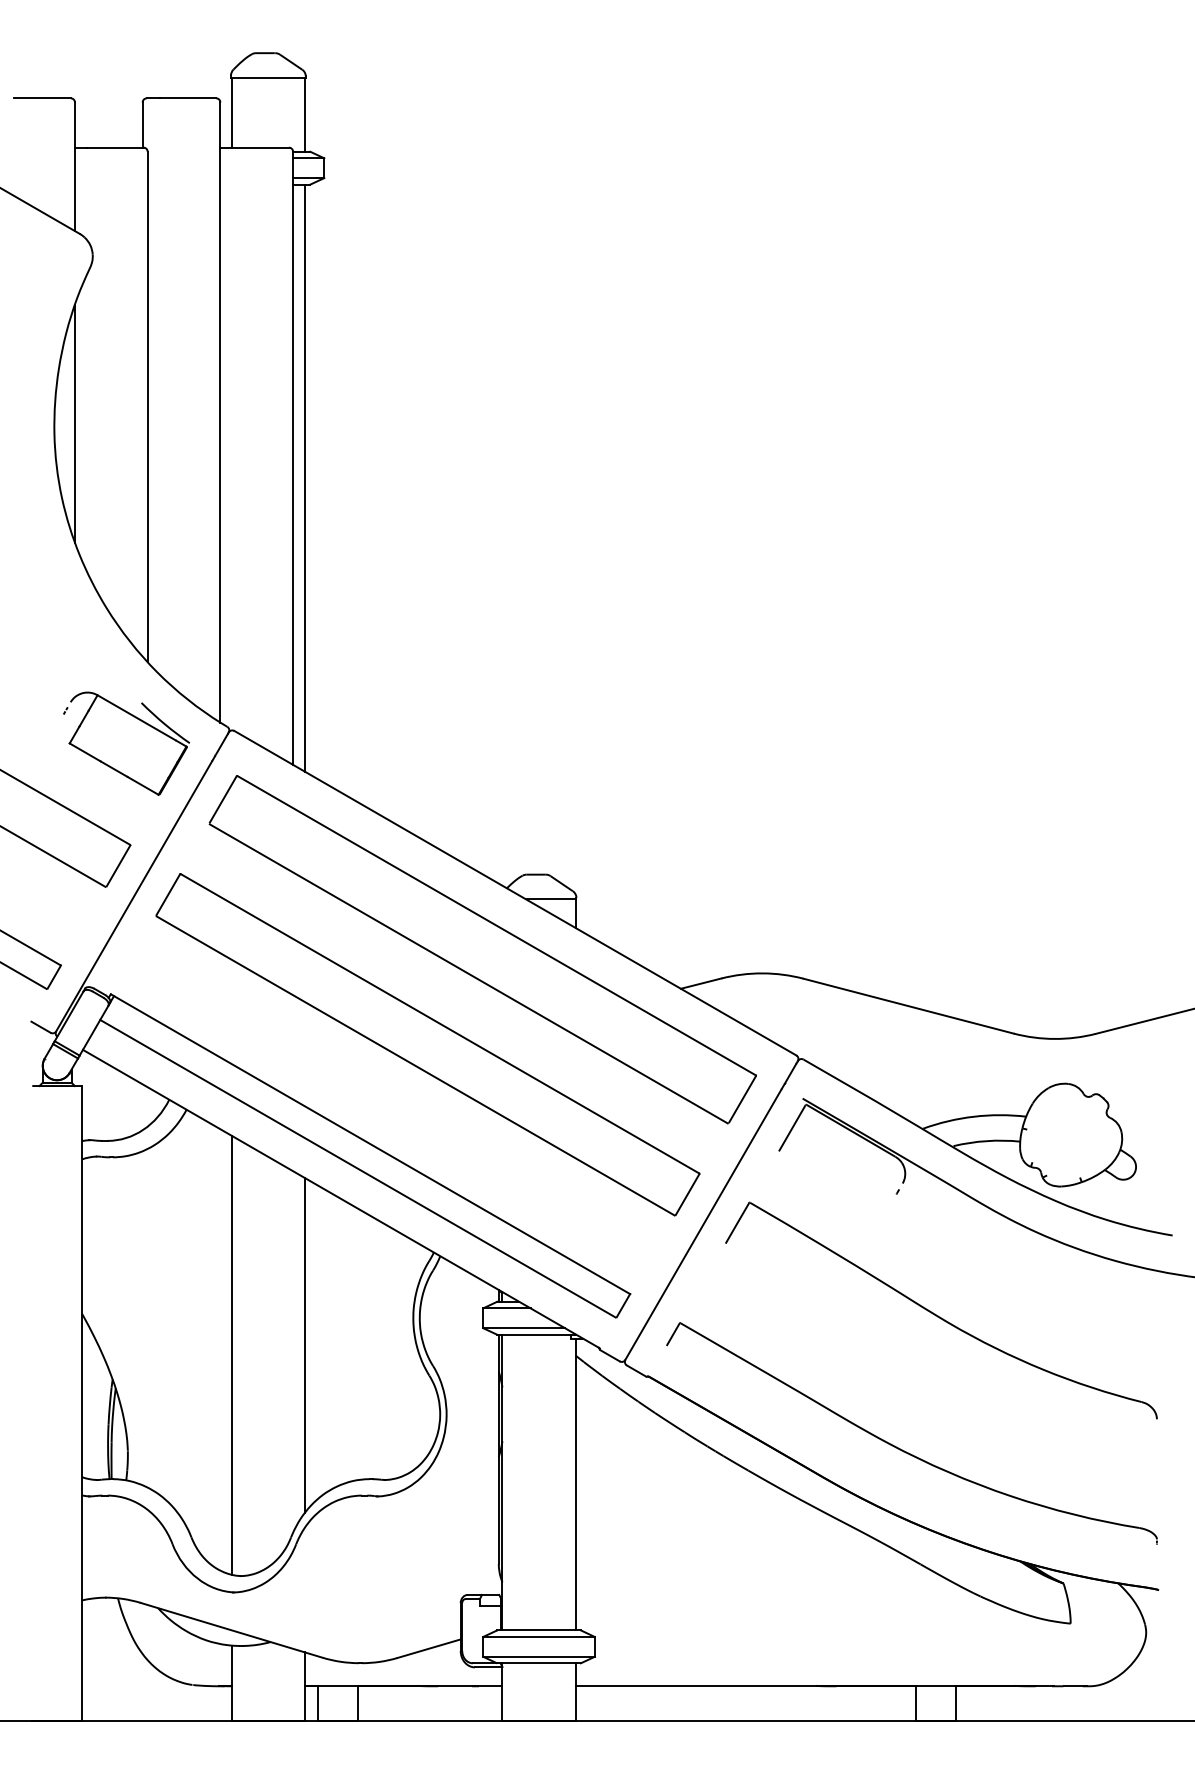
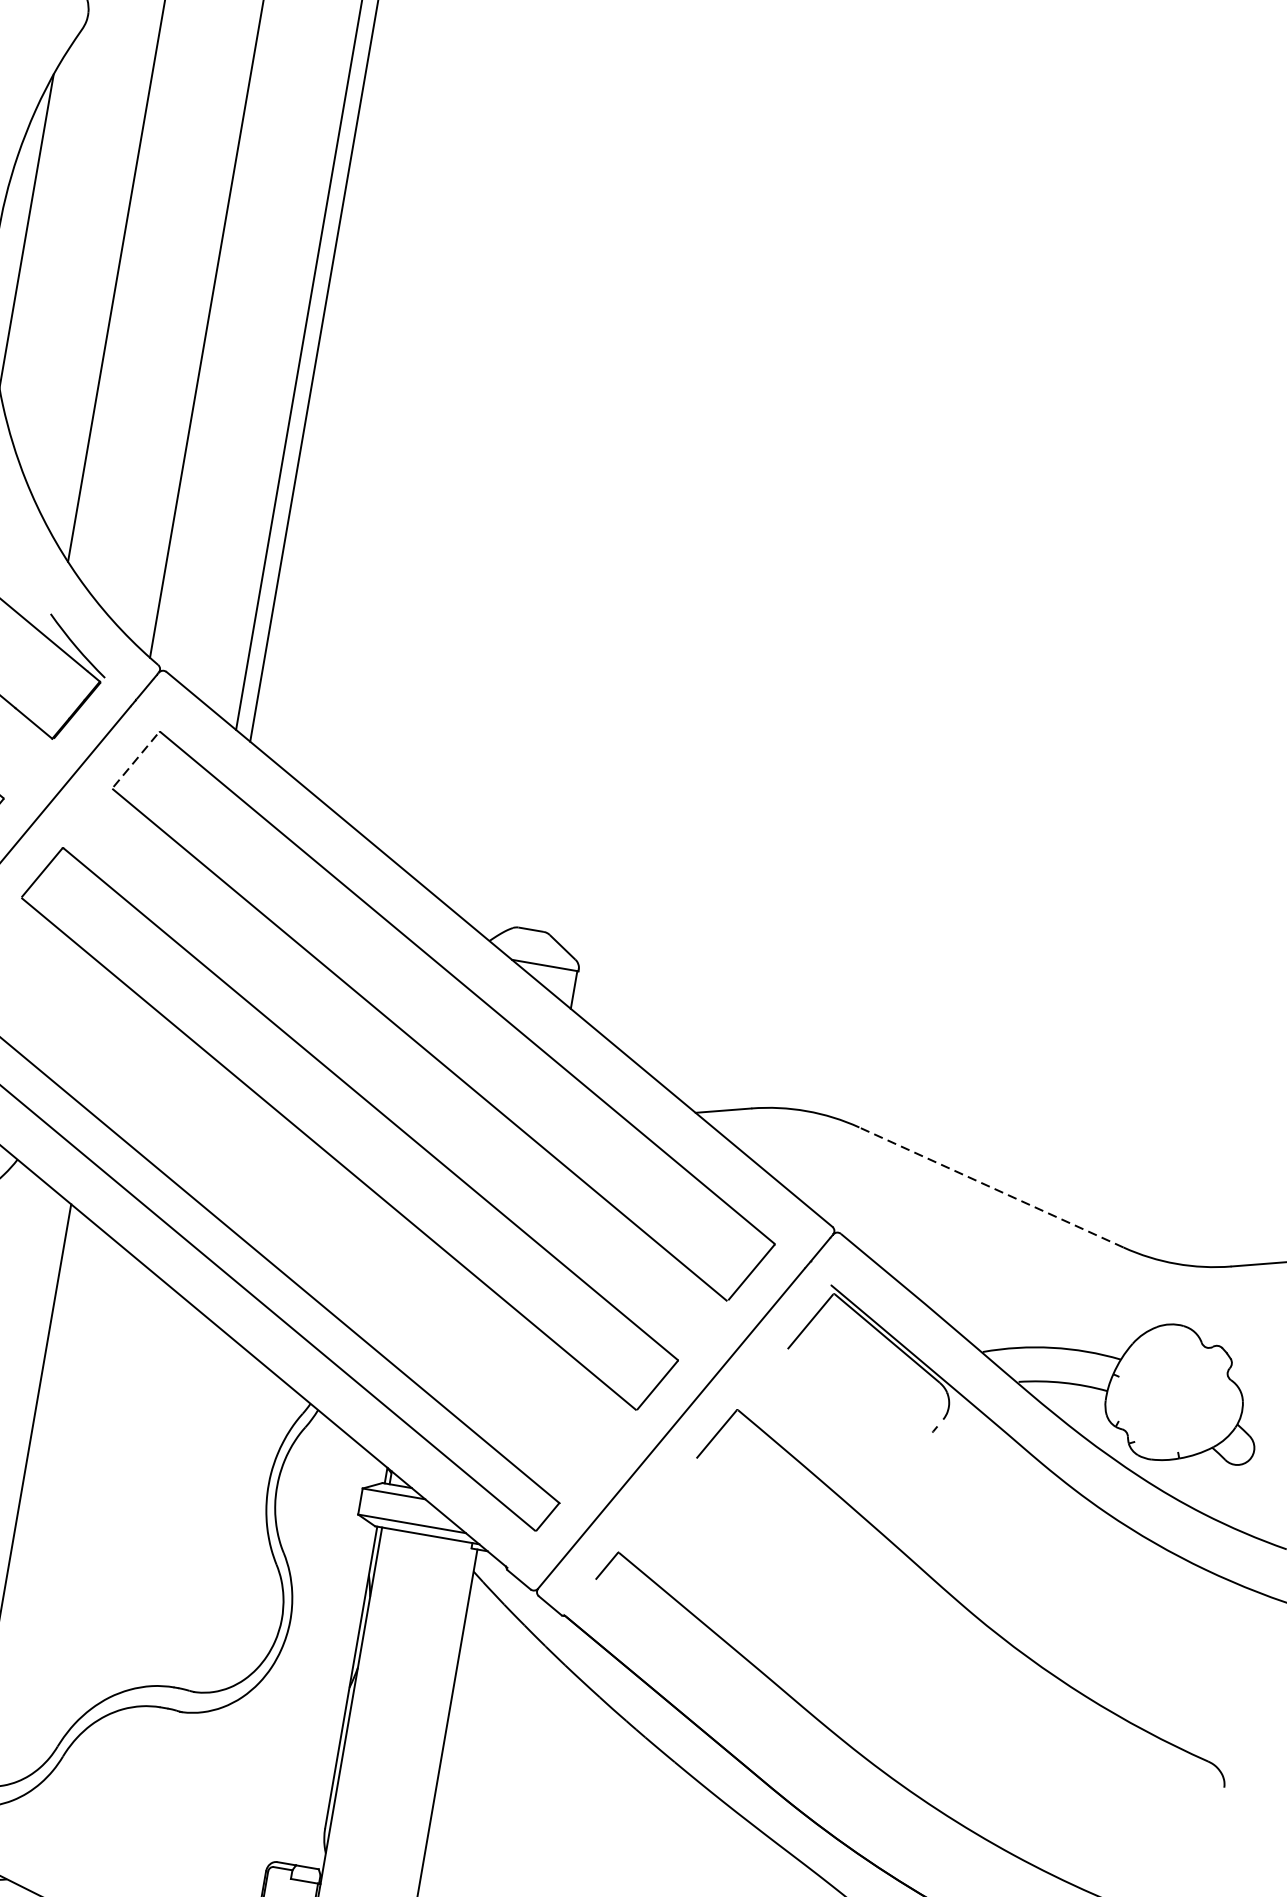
line: (223, 799) -> (136, 759), solid -> dashed
line: (908, 1006) -> (991, 1187), solid -> dashed
line: (305, 1345) -> (120, 1496), removed

